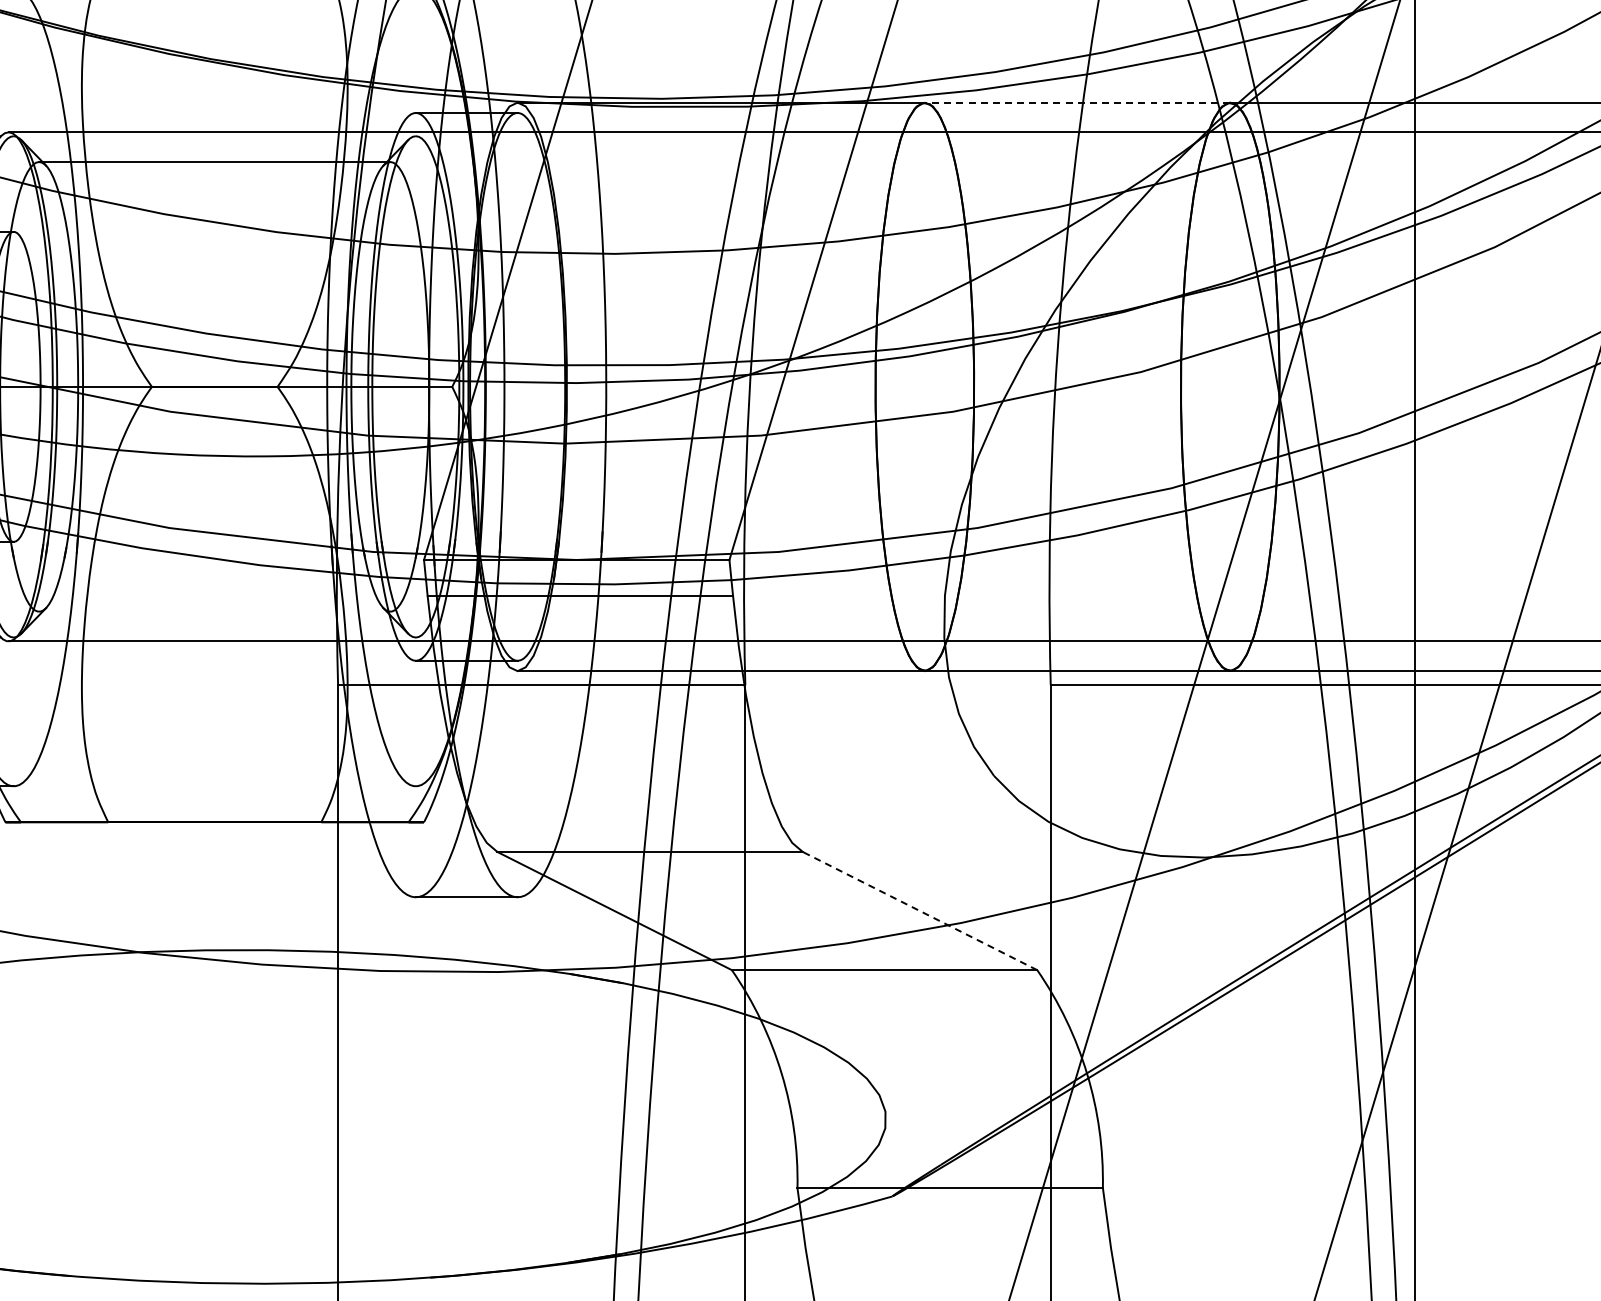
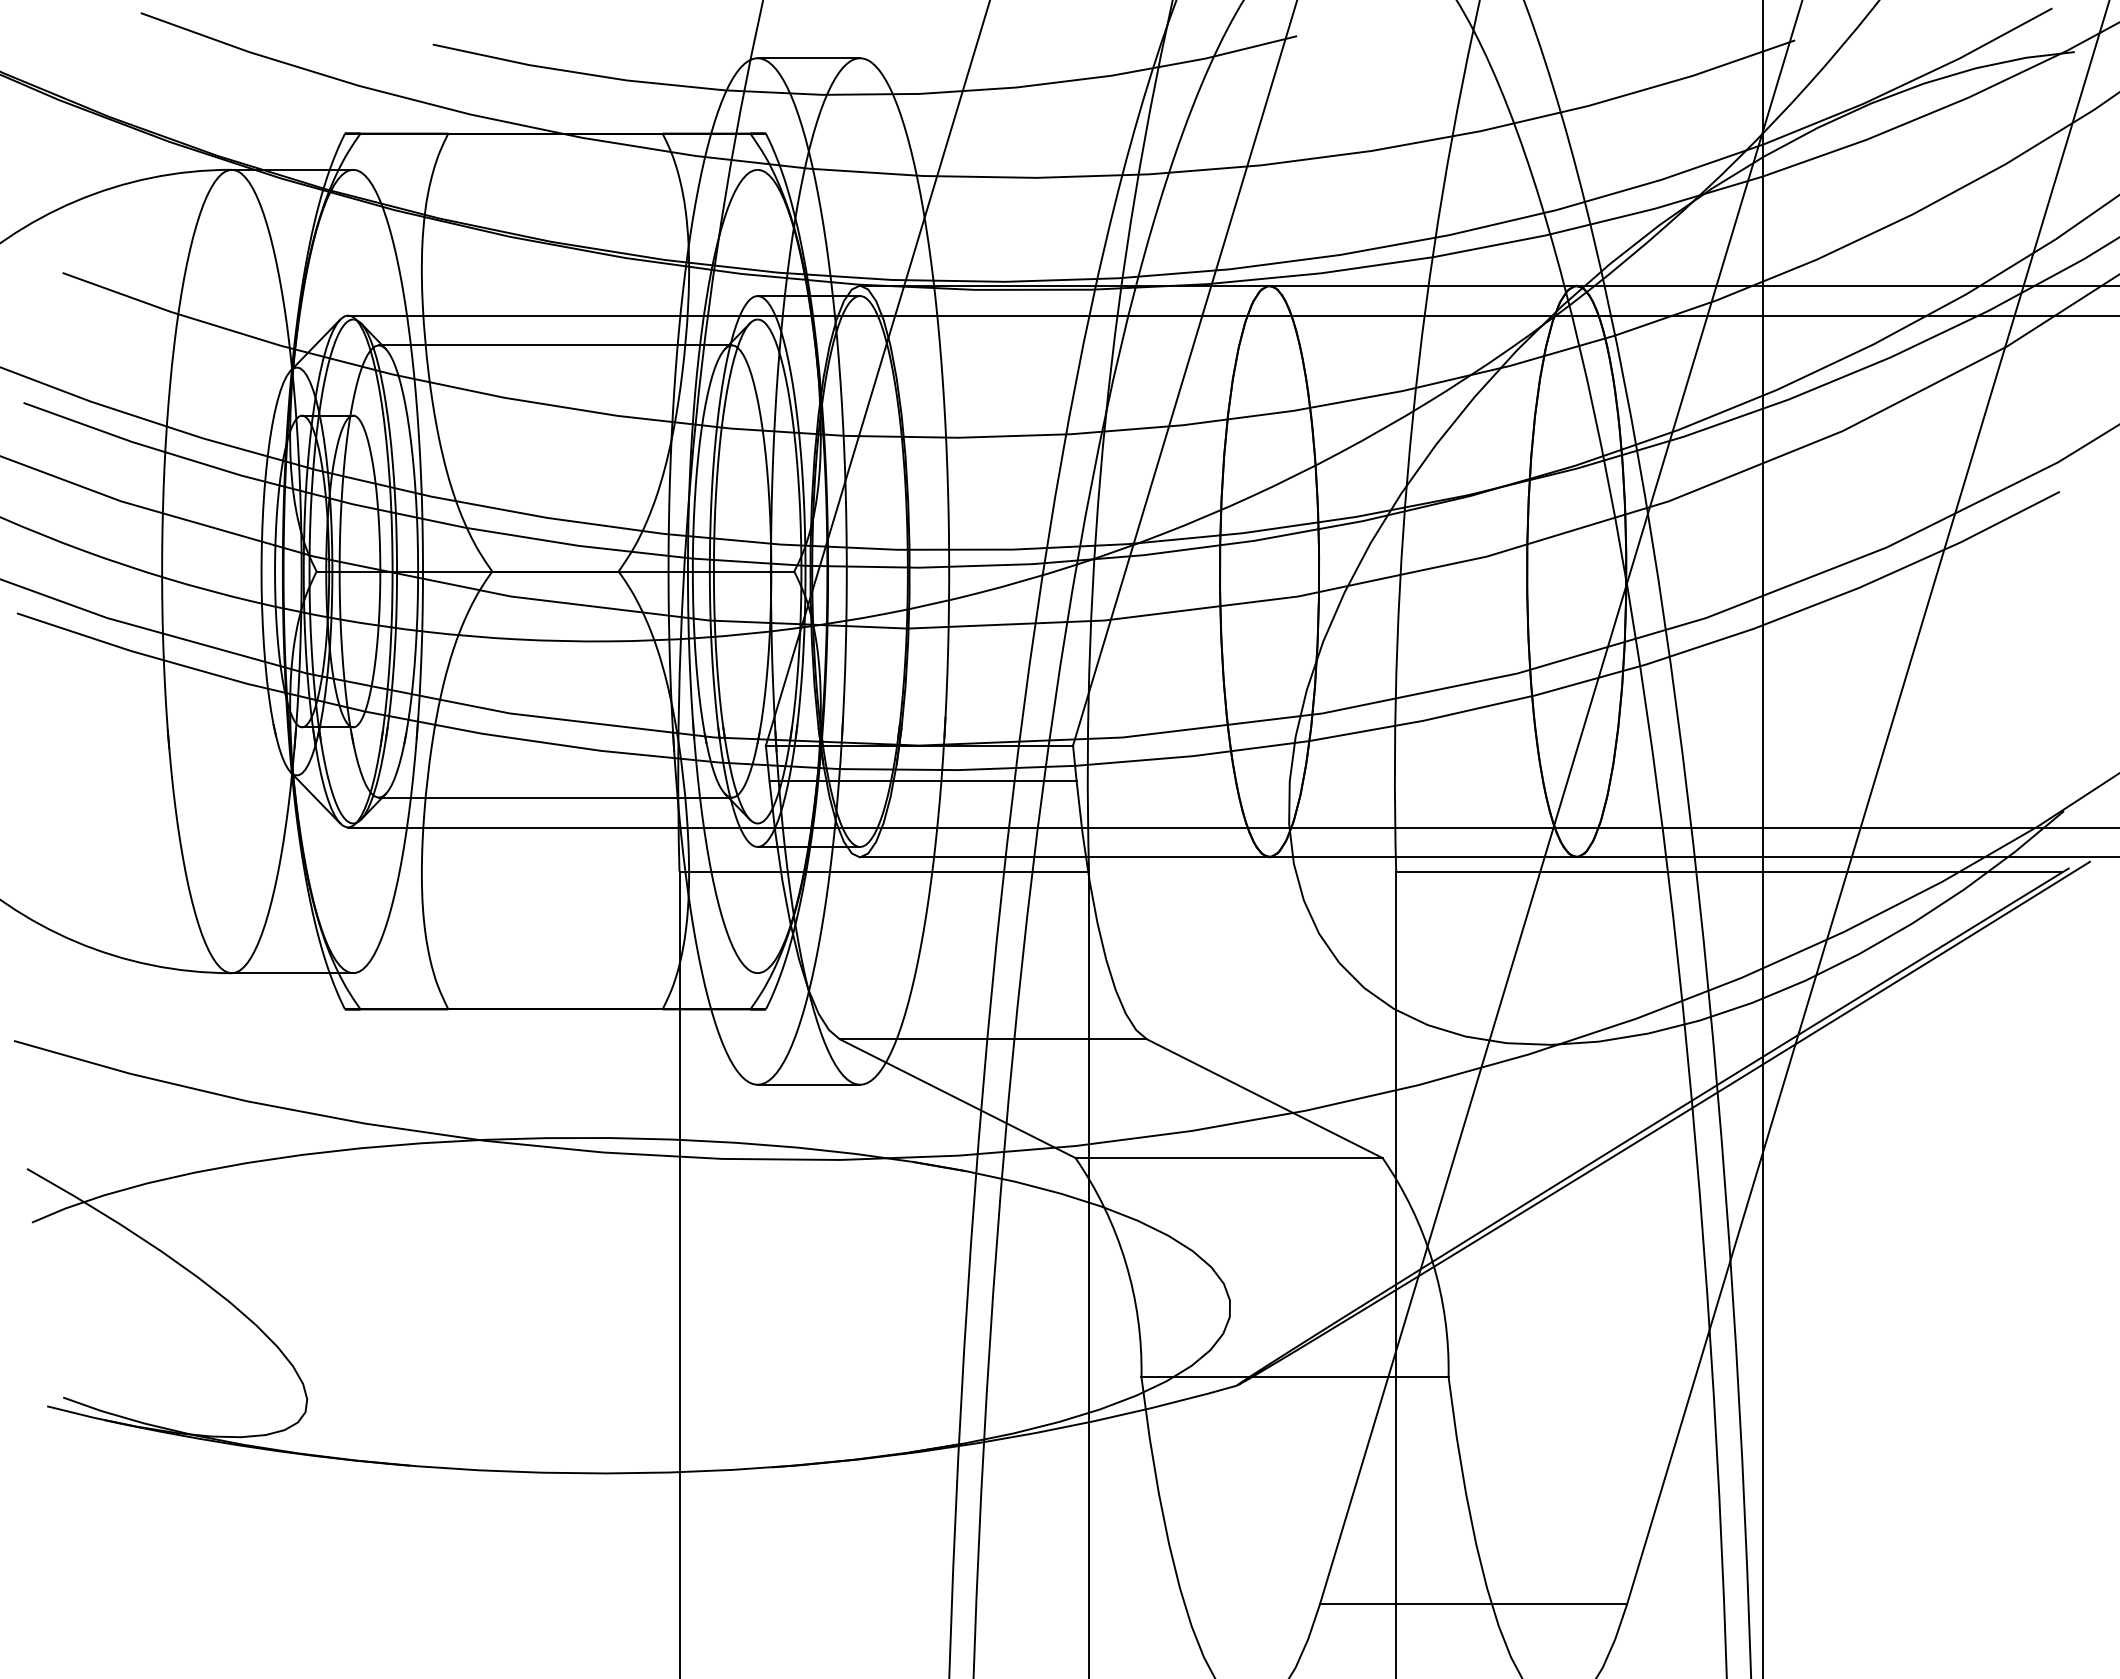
line: (1077, 102) -> (1423, 285), dashed -> solid
line: (214, 611) -> (555, 797), added
line: (919, 910) -> (1264, 1098), dashed -> solid

